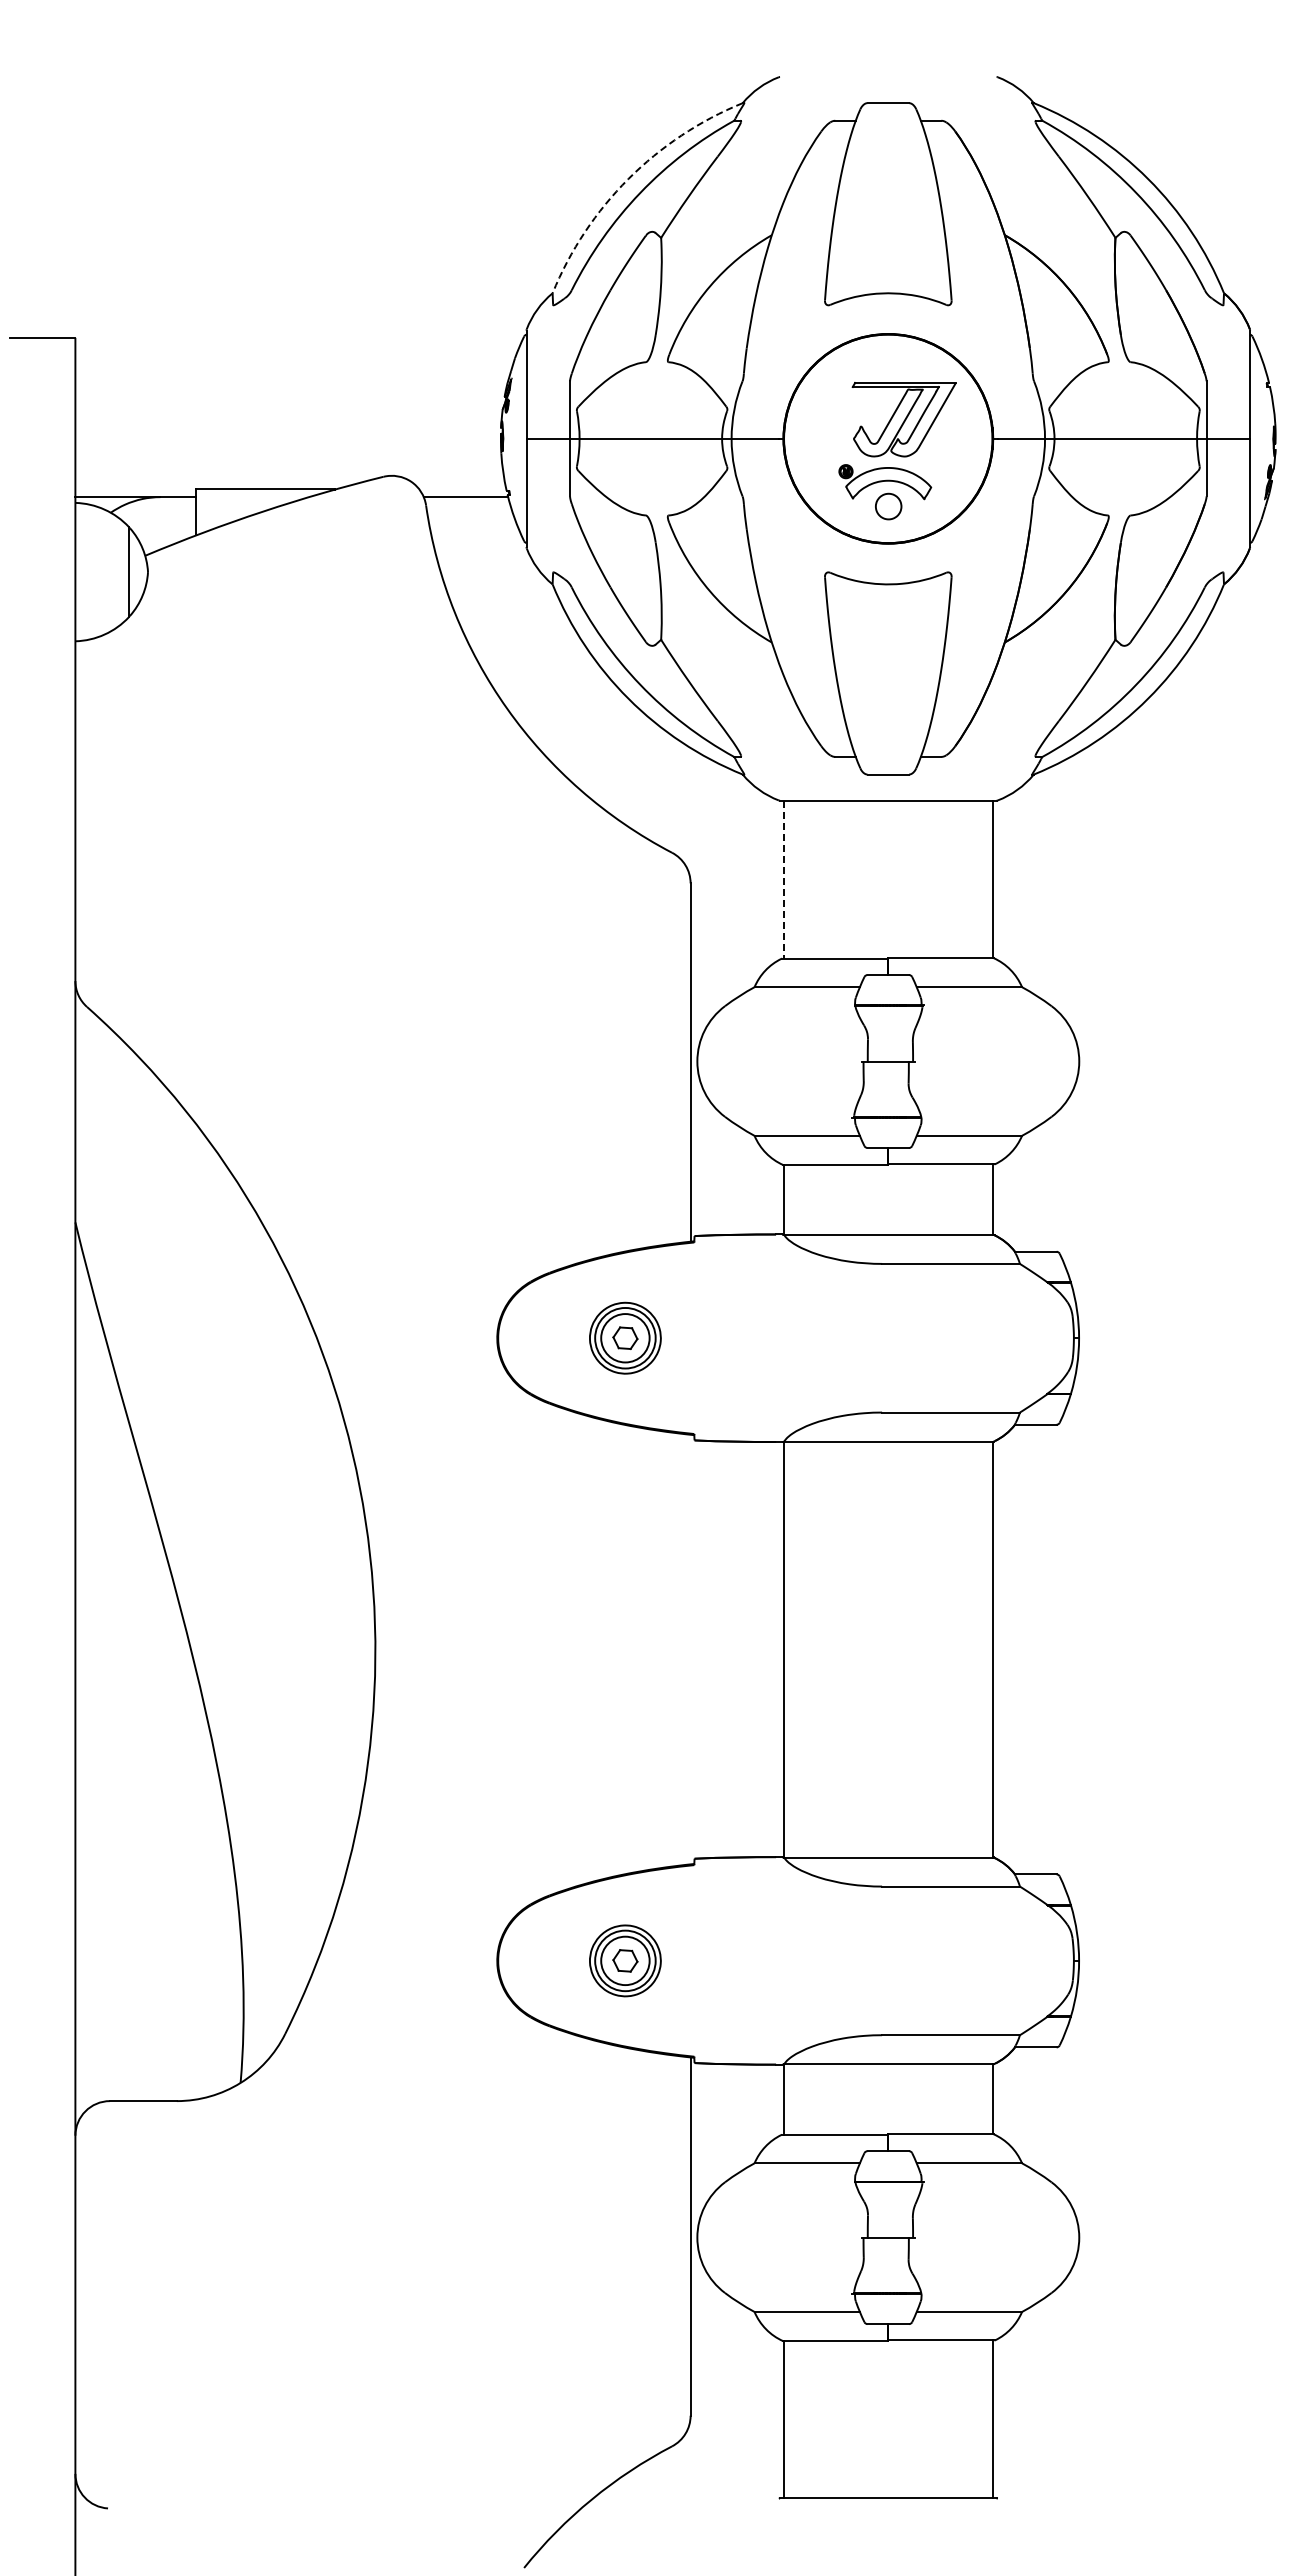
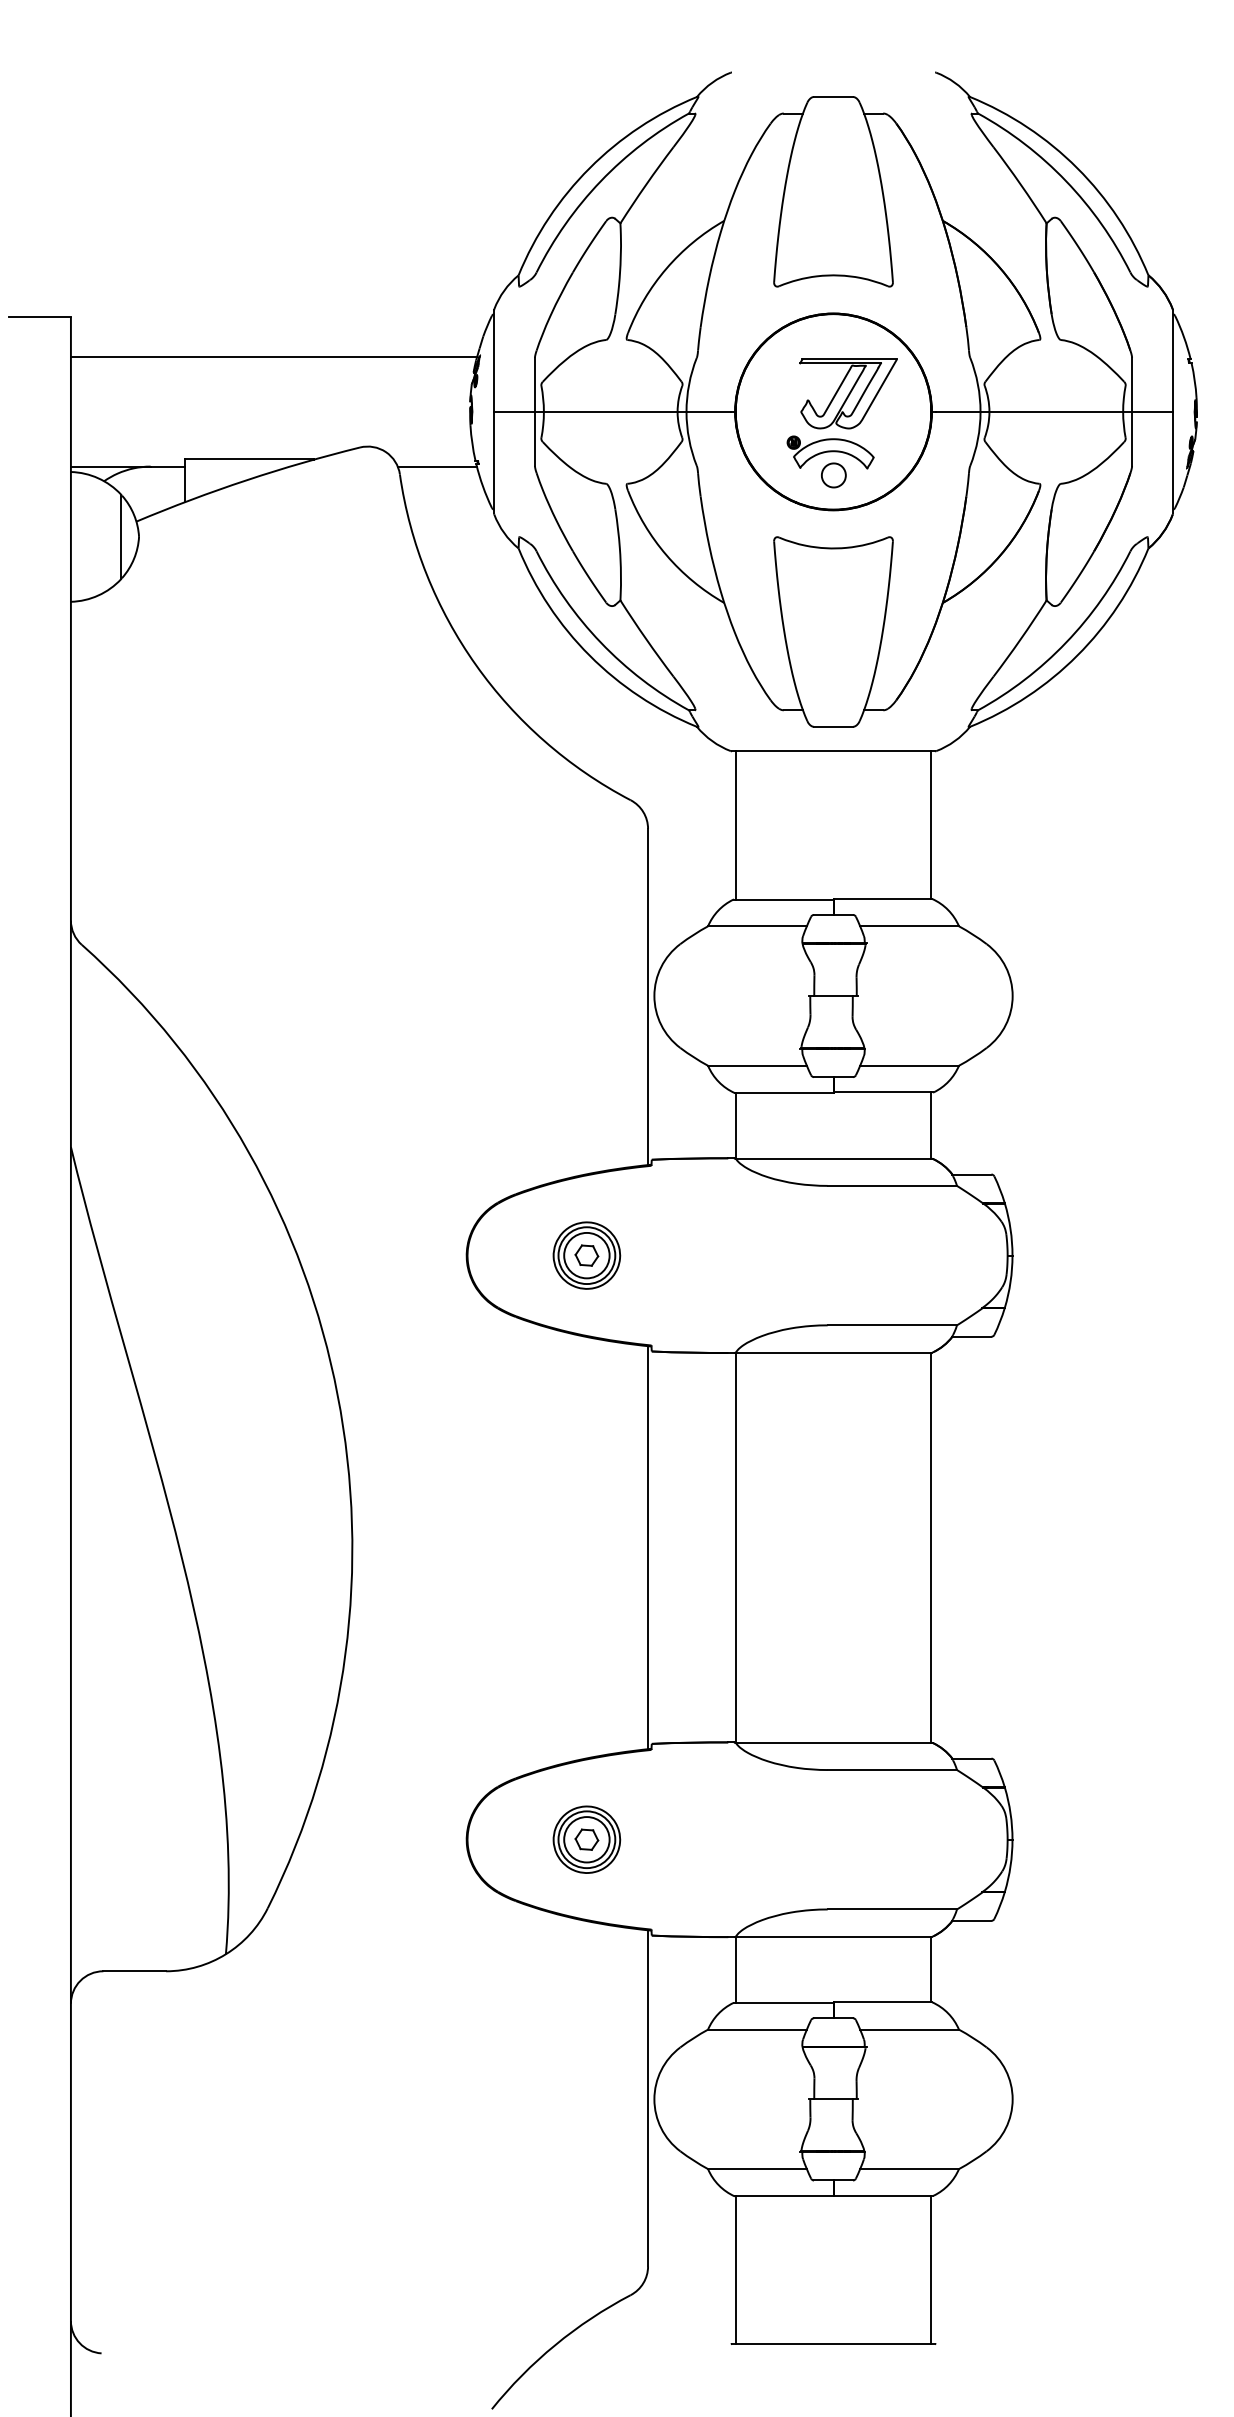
arc: (628, 179) -> (589, 168), dashed -> solid
line: (291, 380) -> (273, 357), added
line: (784, 880) -> (736, 826), dashed -> solid
line: (690, 1649) -> (647, 1547), added

